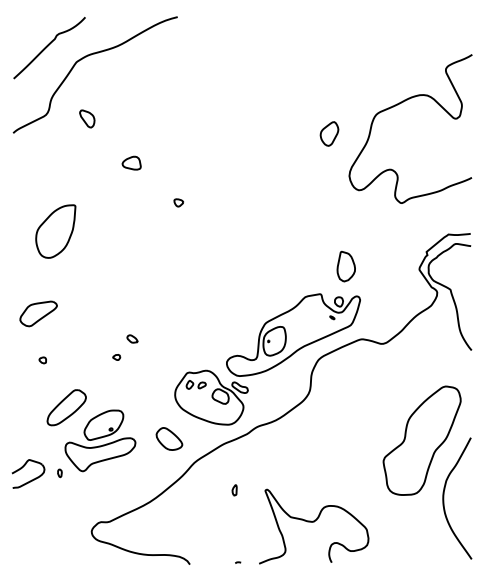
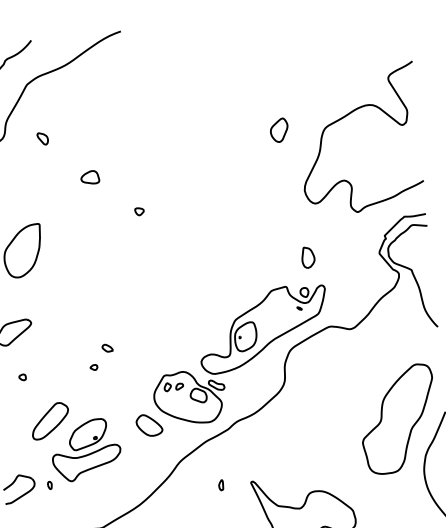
curve: (399, 104) -> (346, 116), moved
part: (87, 118) -> (42, 138), size x0.71
part: (346, 266) -> (308, 257), size x0.71
part: (169, 438) -> (149, 424), moved

